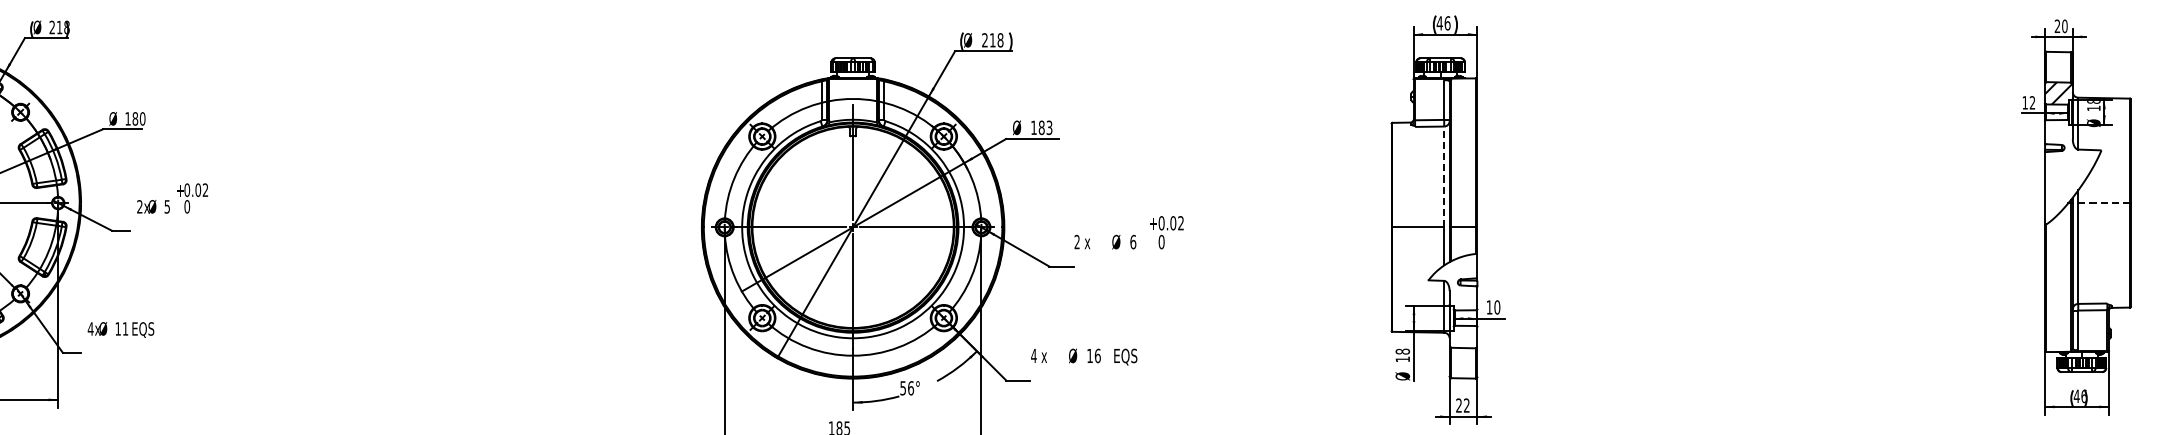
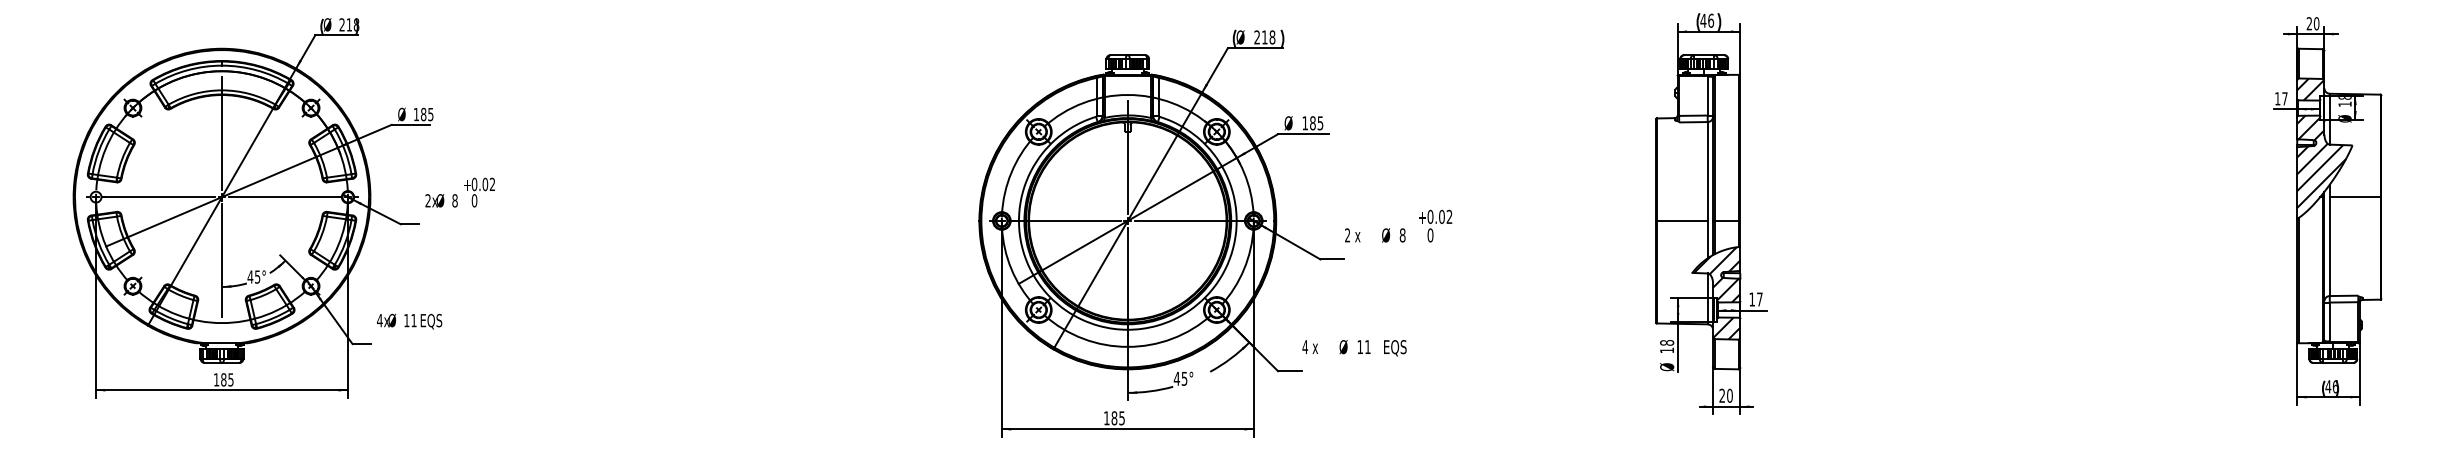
text: (2032, 102) -> (2284, 98), 12 -> 17
text: (142, 118) -> (430, 114), 180 -> 185
text: (1049, 127) -> (1320, 122), 183 -> 185
hatch: (2069, 166) -> (2321, 161), added
line: (1443, 176) -> (1707, 171), dashed -> solid
line: (2103, 203) -> (2354, 197), dashed -> solid
text: (166, 206) -> (454, 200), 5 -> 8
text: (1133, 242) -> (1402, 235), 6 -> 8
hatch: (1454, 281) -> (1717, 274), added
text: (1496, 307) -> (1759, 299), 10 -> 17
hatch: (1463, 336) -> (1726, 328), added
text: (1097, 356) -> (1367, 347), 16 -> 11
text: (906, 387) -> (1180, 378), 56° -> 45°
text: (1466, 405) -> (1729, 395), 22 -> 20

